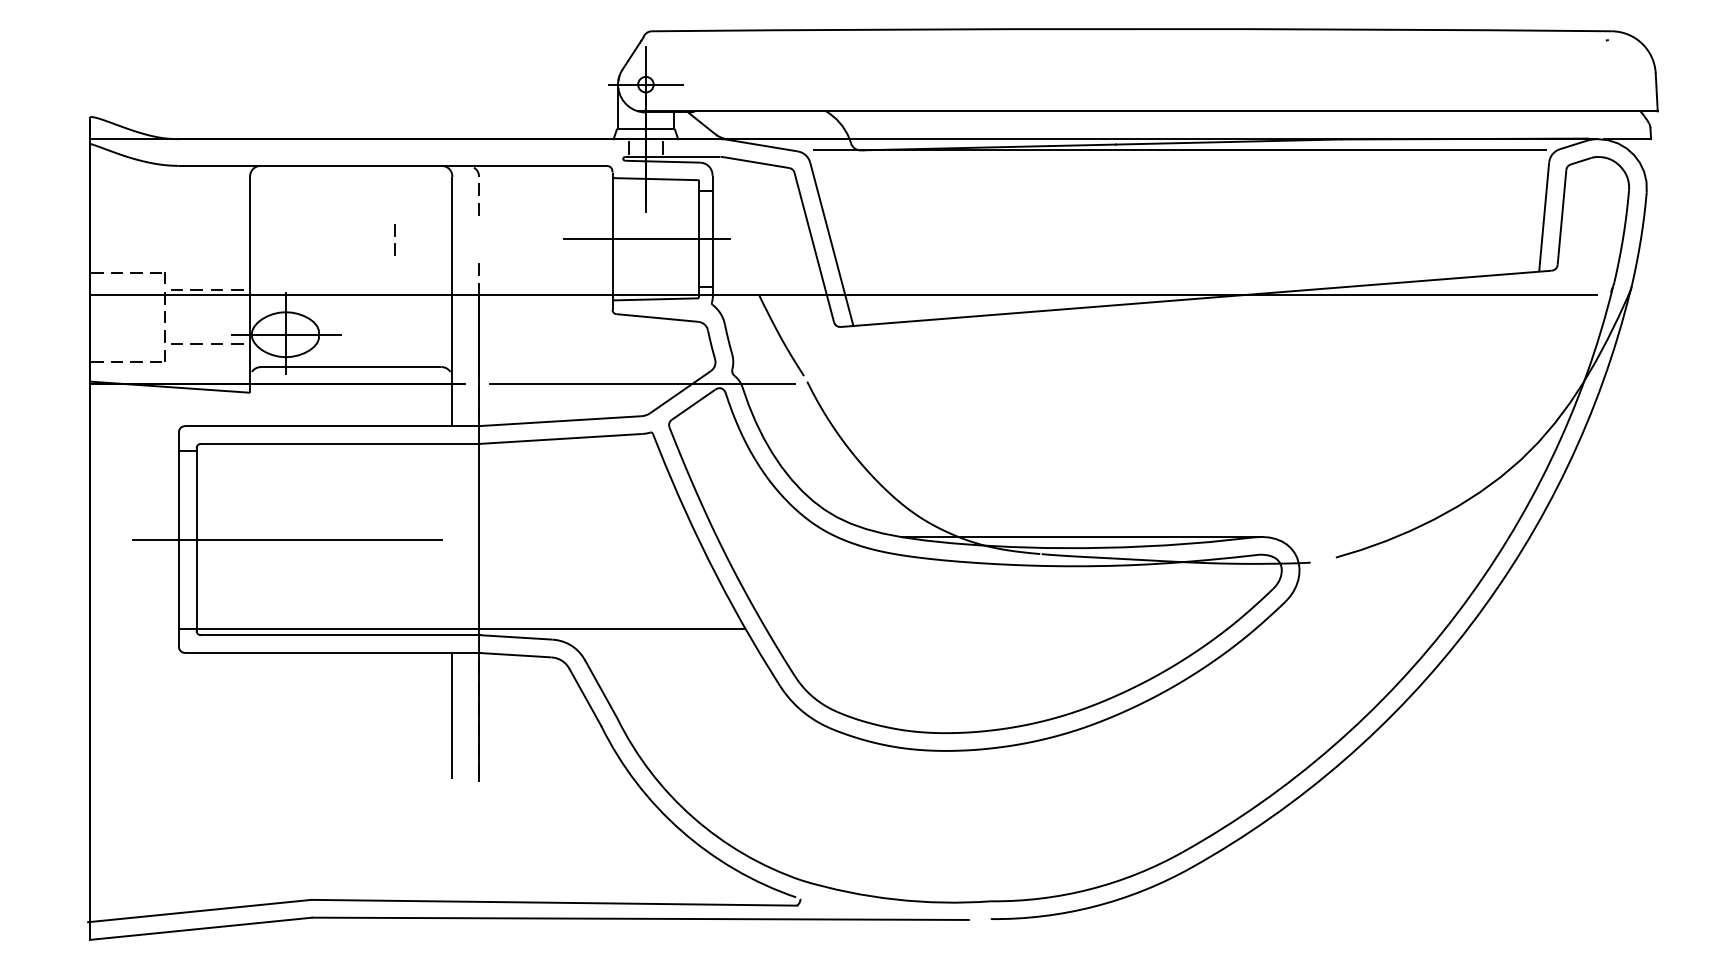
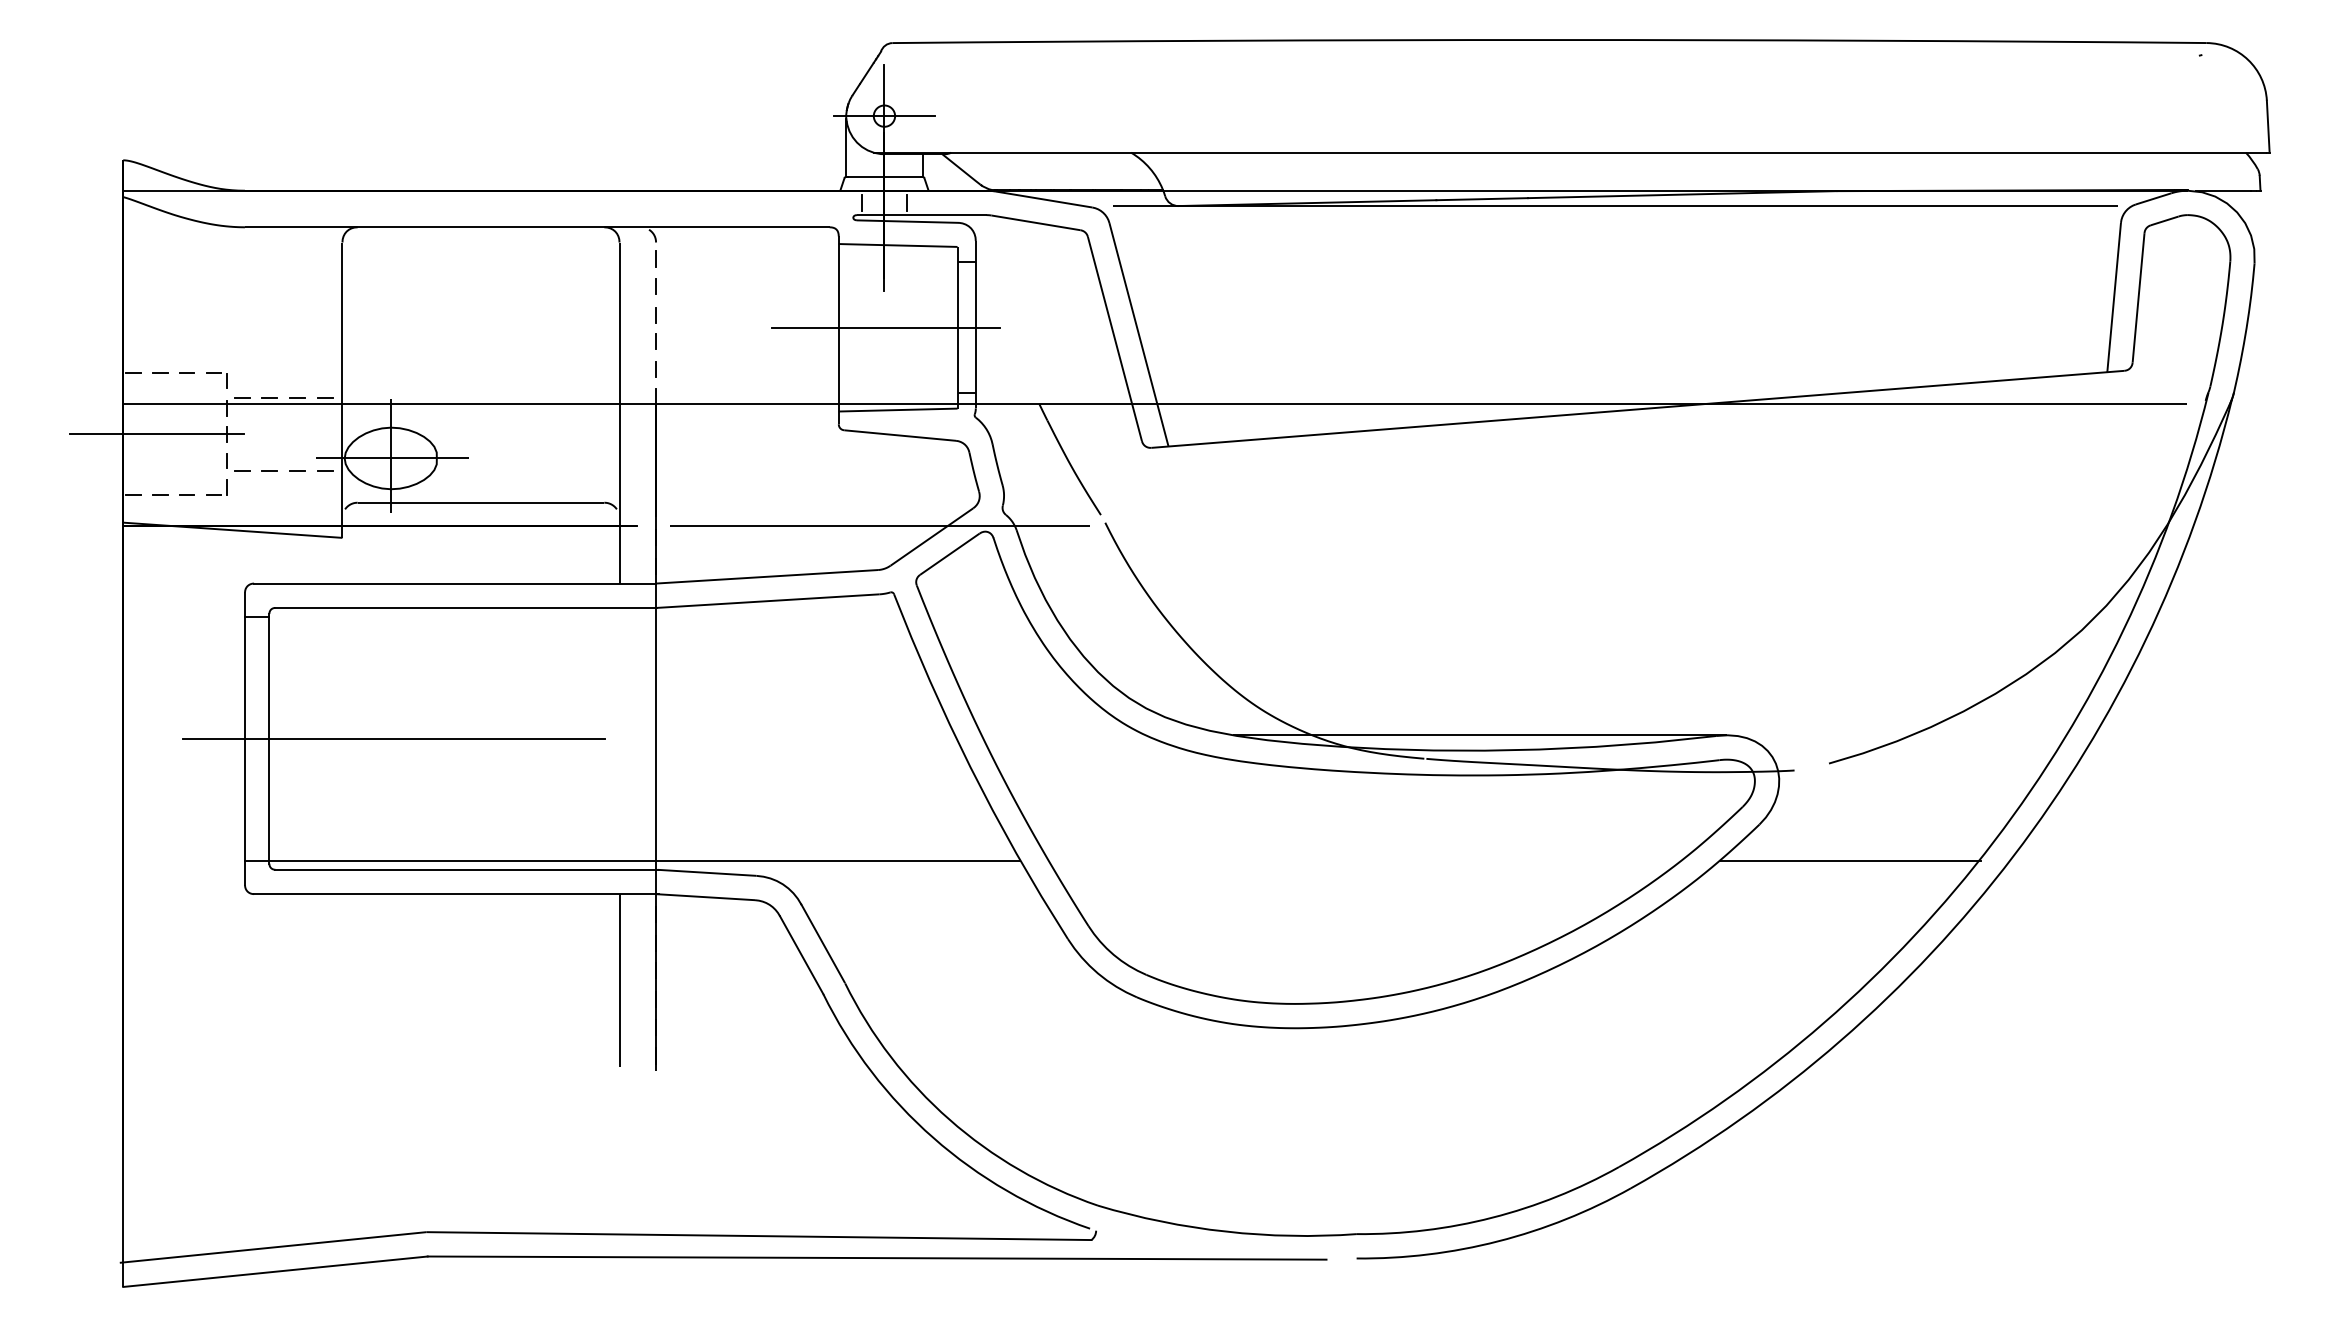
line: (394, 236) -> (655, 323), moved
line: (114, 317) -> (156, 434), added
line: (1350, 628) -> (1849, 860), added

